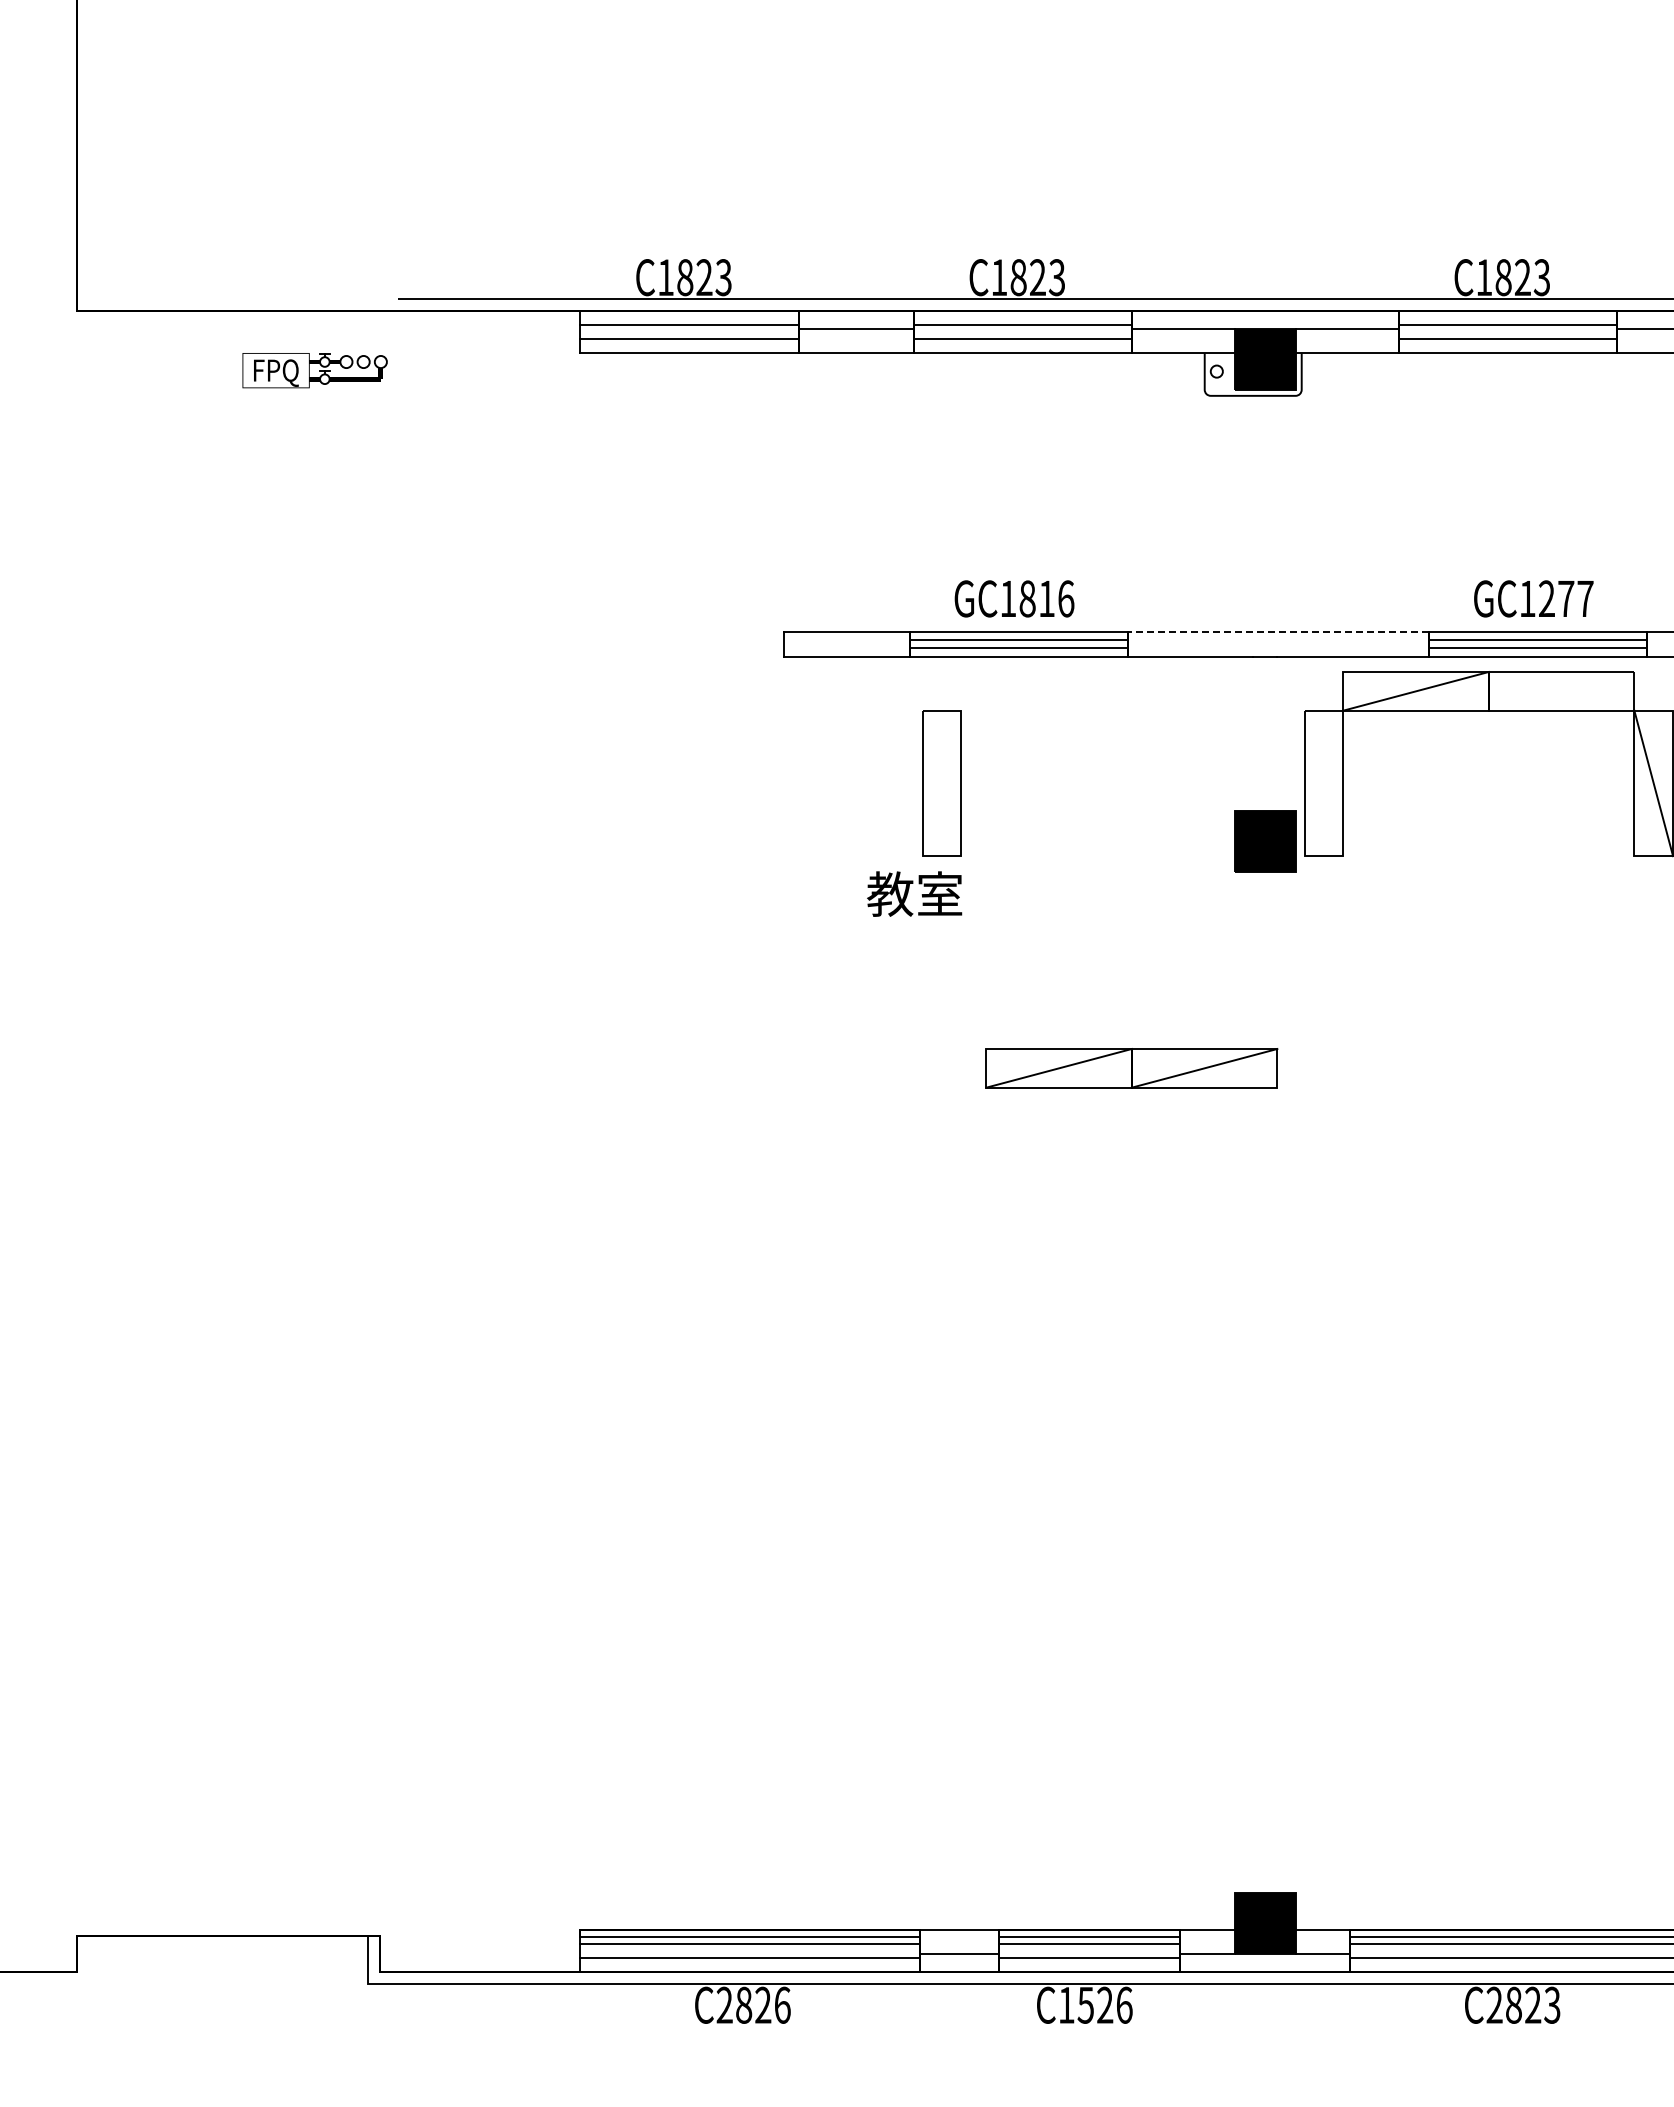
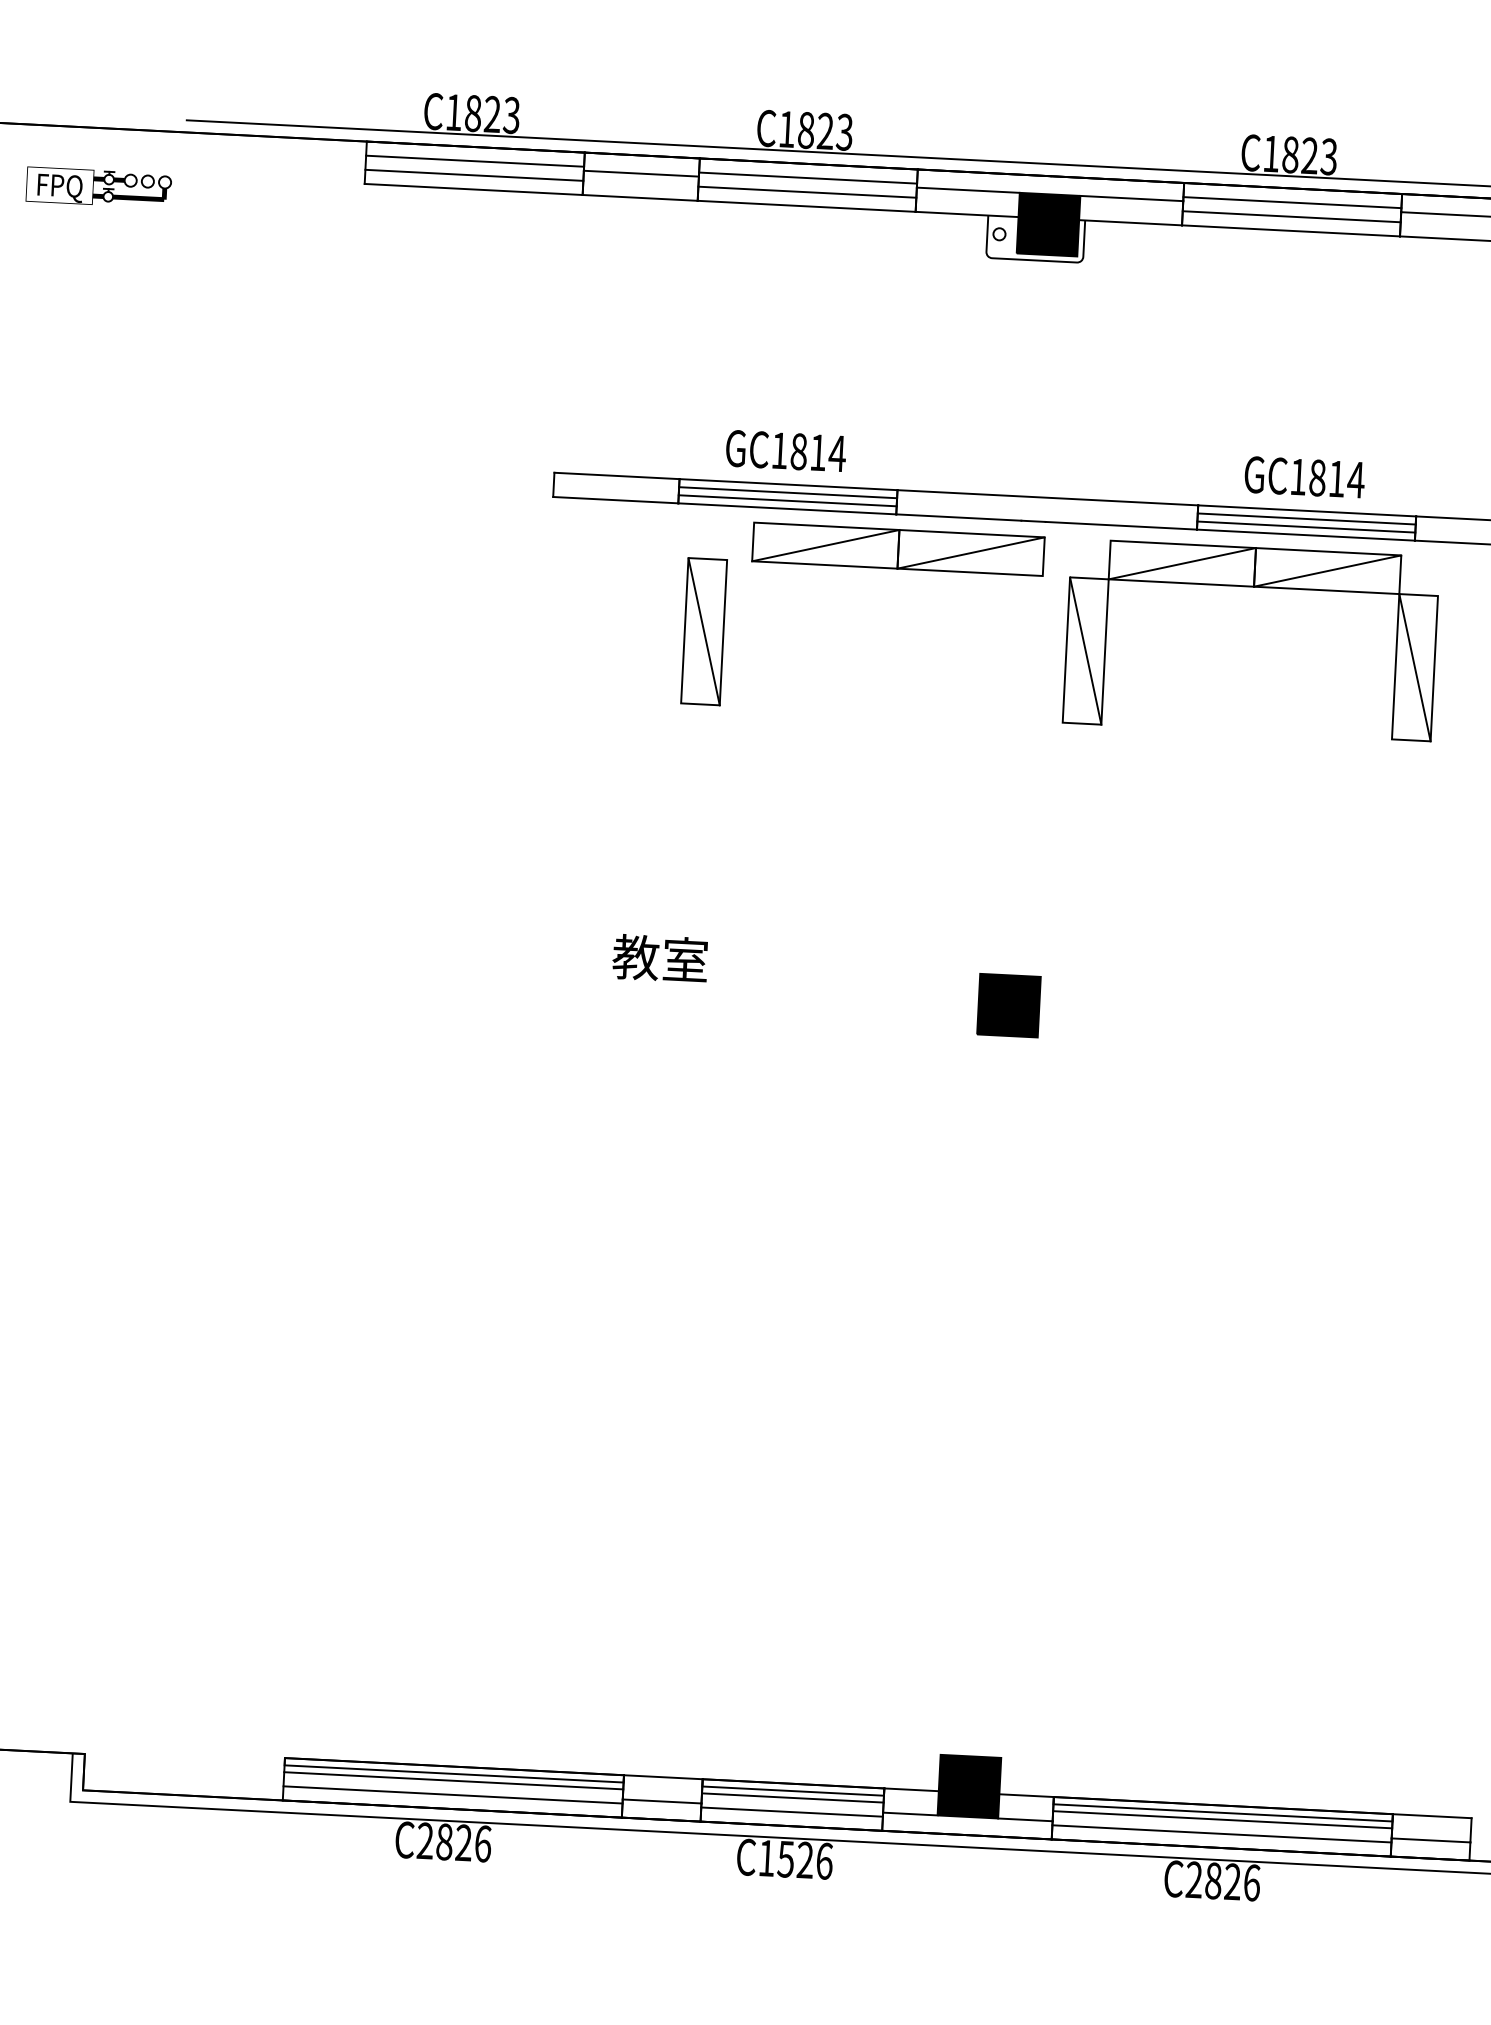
text: (1065, 598) -> (836, 453), GC1816 -> GC1814
text: (1566, 598) -> (1337, 478), GC1277 -> GC1814
line: (1278, 632) -> (1047, 497), dashed -> solid
line: (1561, 690) -> (1327, 570), added
line: (941, 783) -> (703, 631), added
line: (1323, 783) -> (1085, 651), added
part: (1265, 841) -> (1009, 1005), moved
text: (914, 893) -> (660, 957), moved
part: (1131, 1068) -> (898, 549), moved
text: (1552, 2004) -> (1252, 1882), C2823 -> C2826

